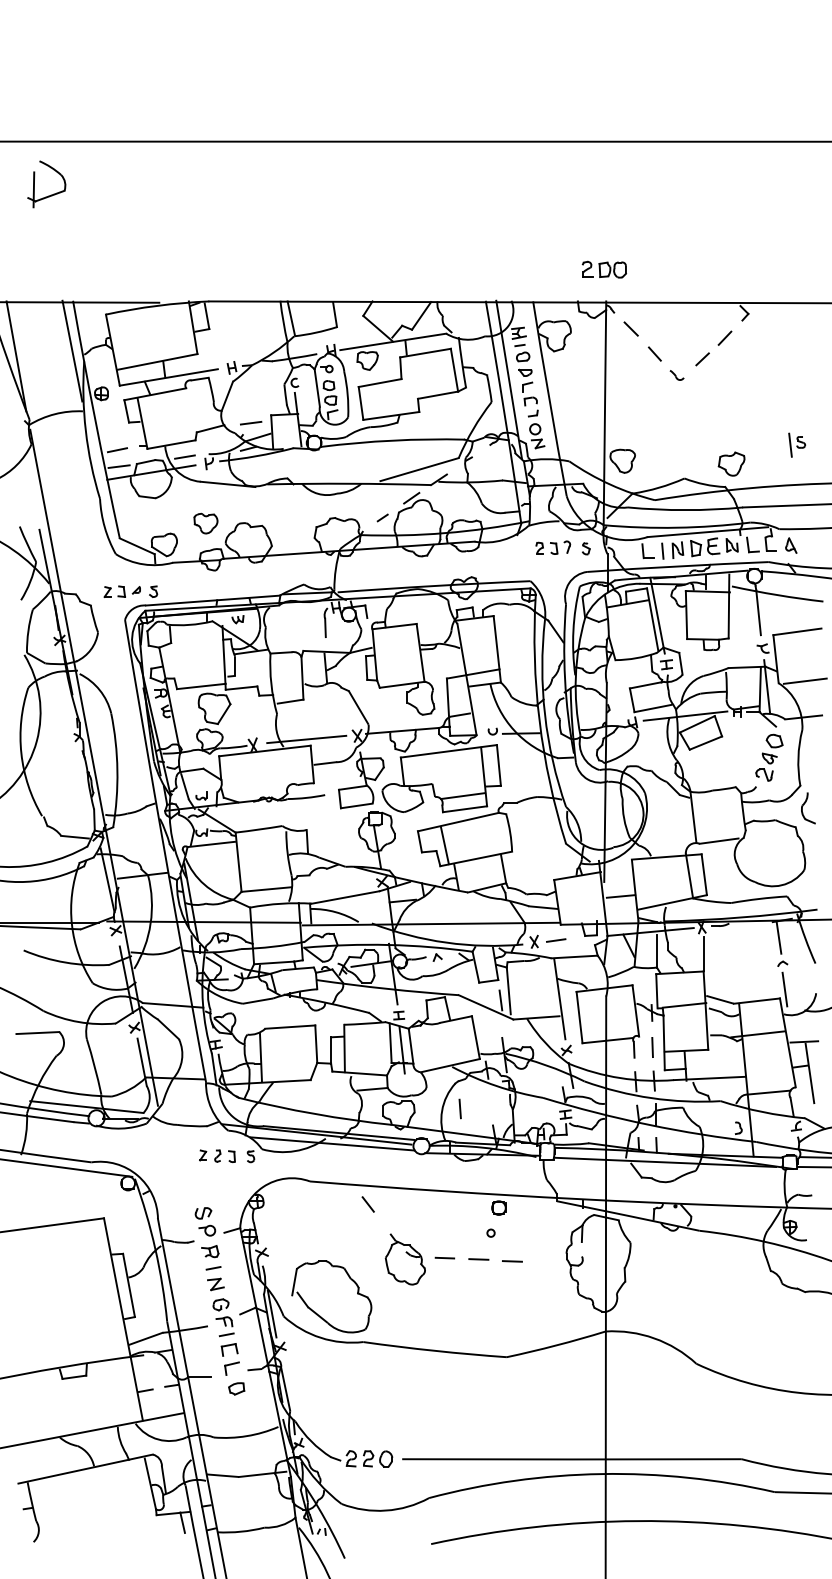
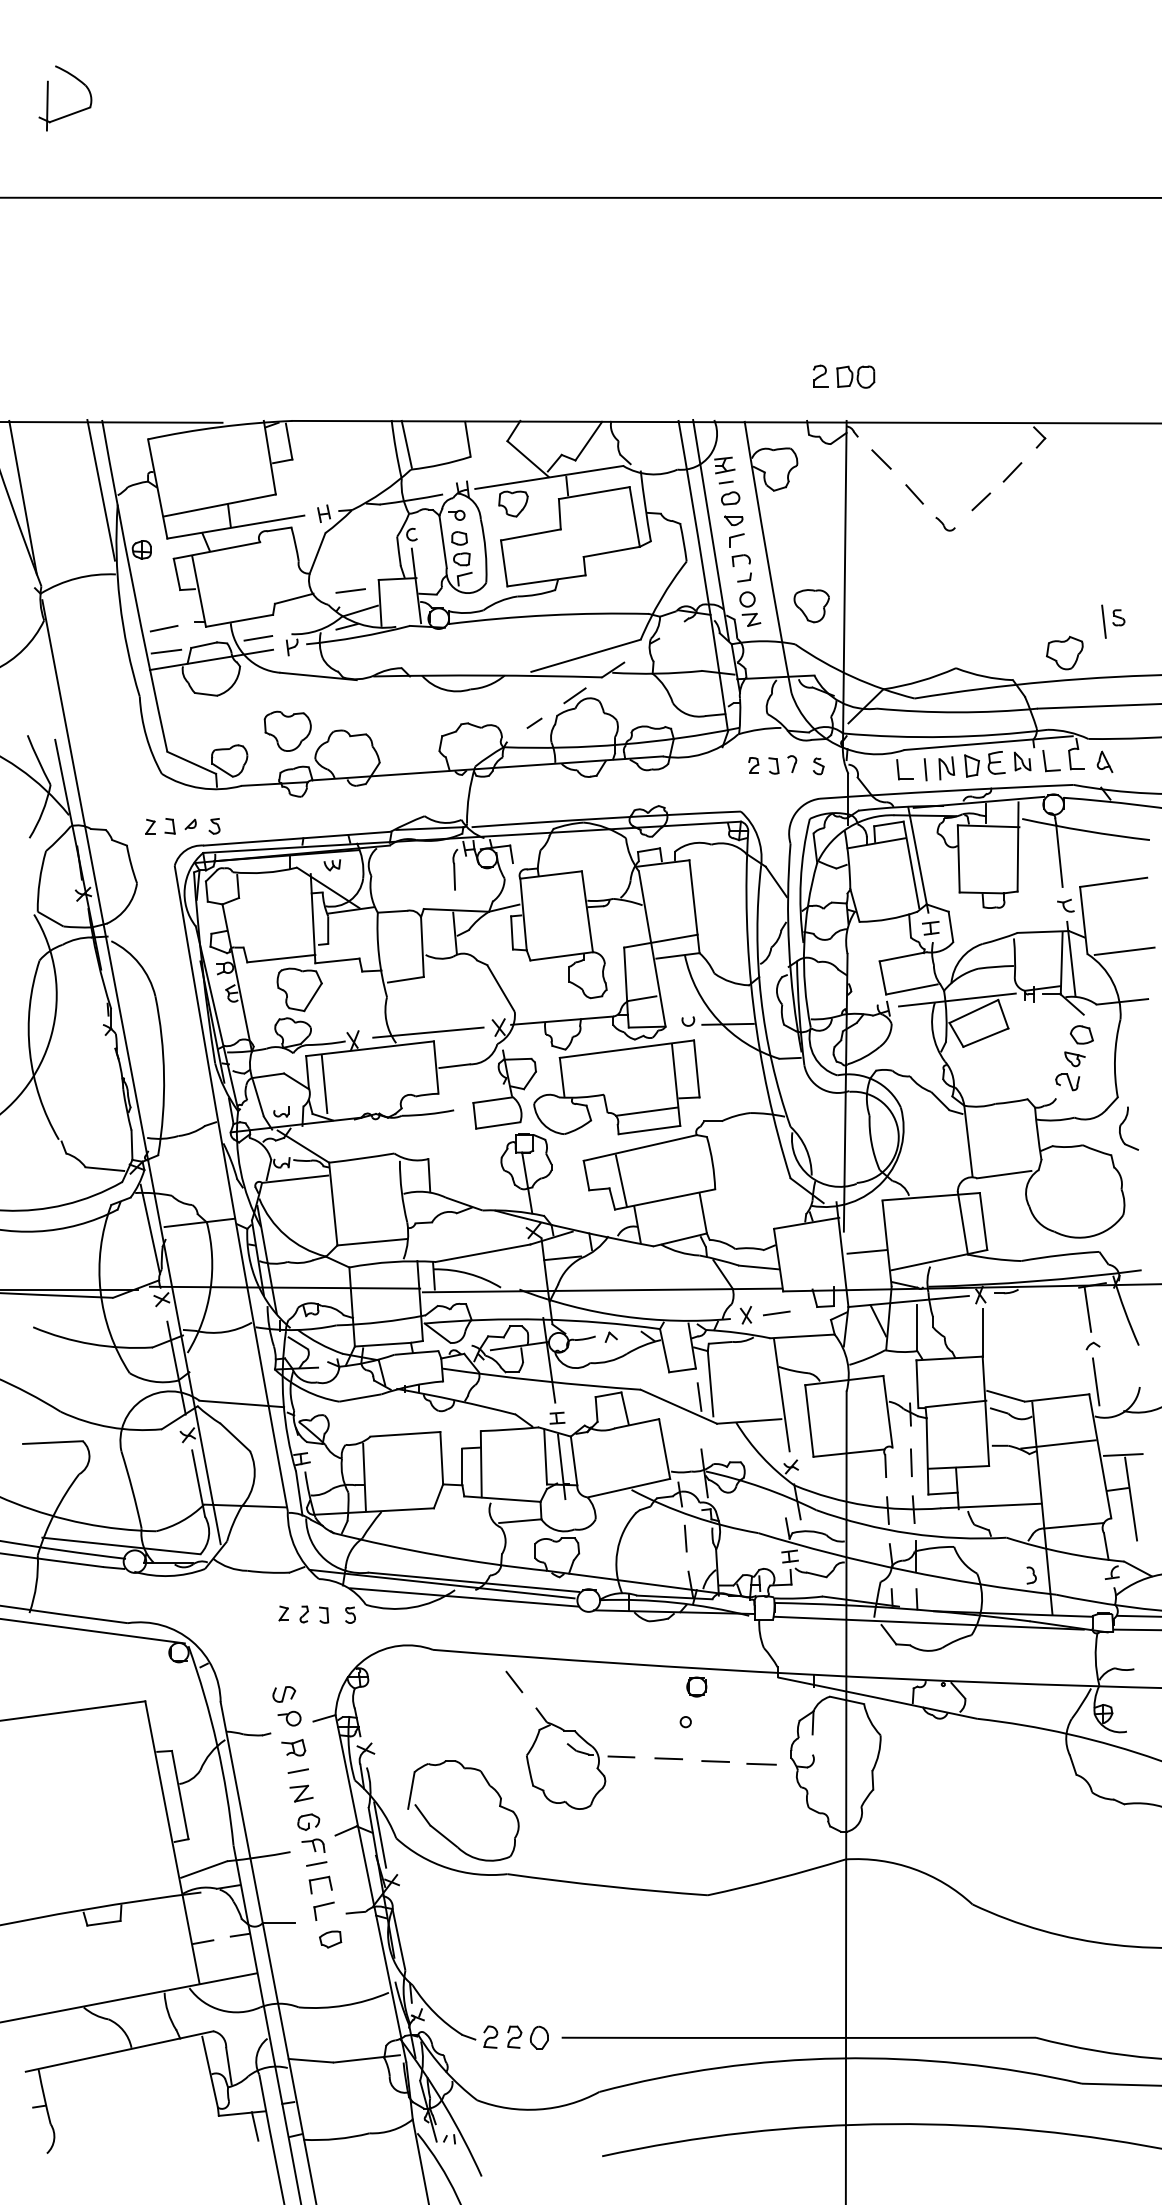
part: (50, 195) -> (70, 113), moved
part: (622, 461) -> (811, 606), moved
part: (731, 463) -> (1064, 652), moved
part: (205, 523) -> (287, 730), size x1.43
line: (232, 776) -> (324, 1084), added
line: (460, 1108) -> (685, 1538), moved
part: (405, 1259) -> (566, 1758), size x1.43
line: (545, 1262) -> (761, 1763), added

